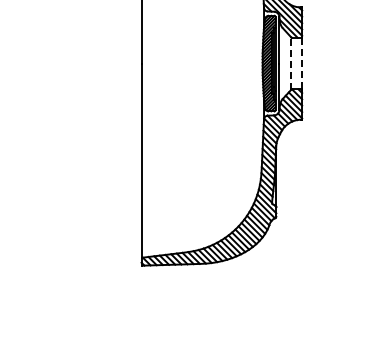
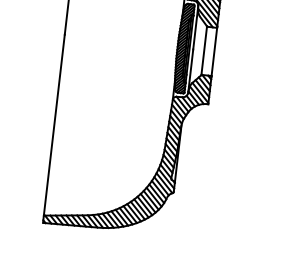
line: (291, 63) -> (204, 50), dashed -> solid
line: (302, 63) -> (214, 51), dashed -> solid

